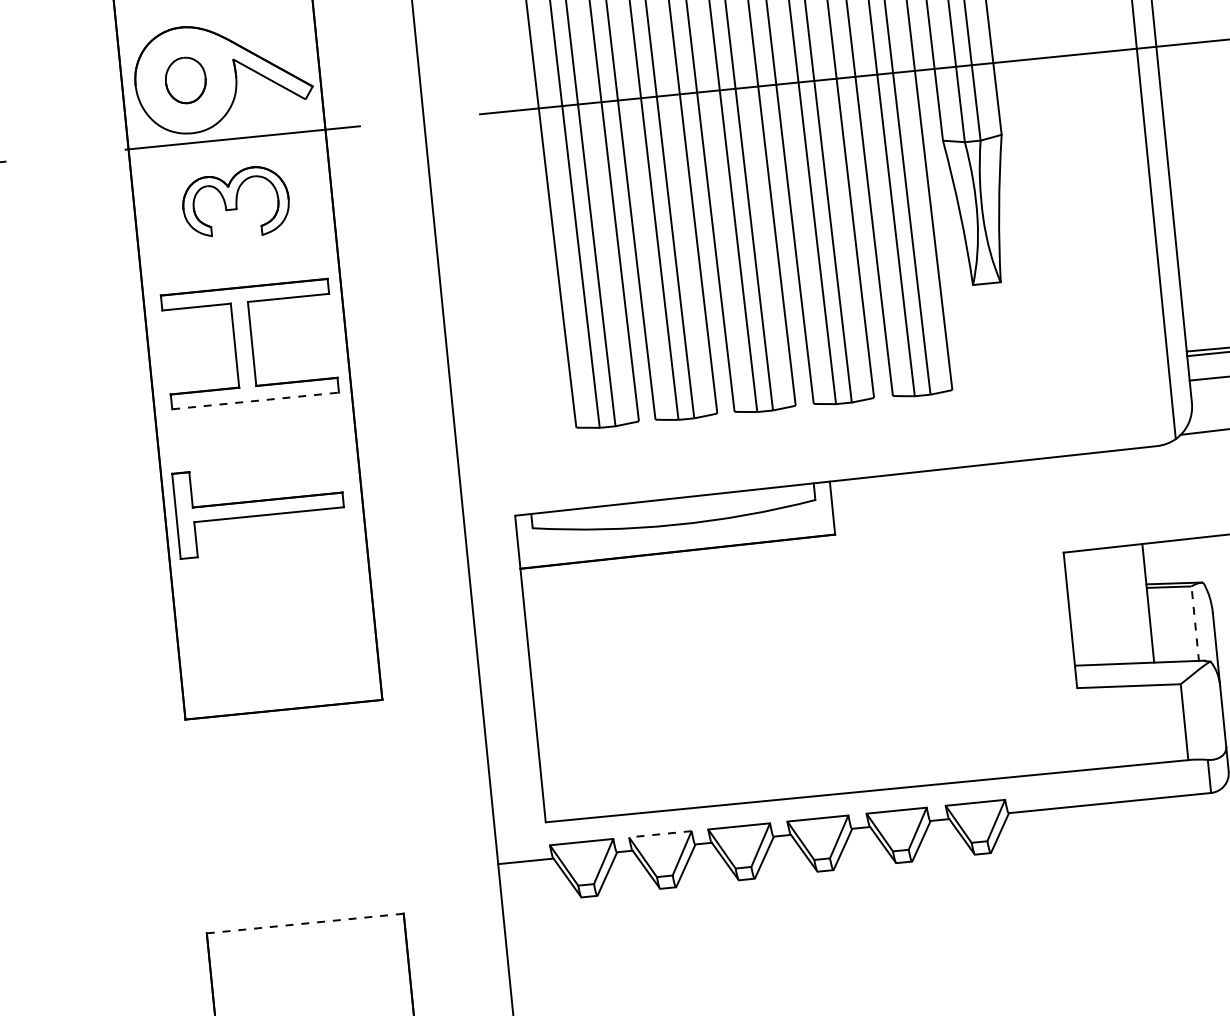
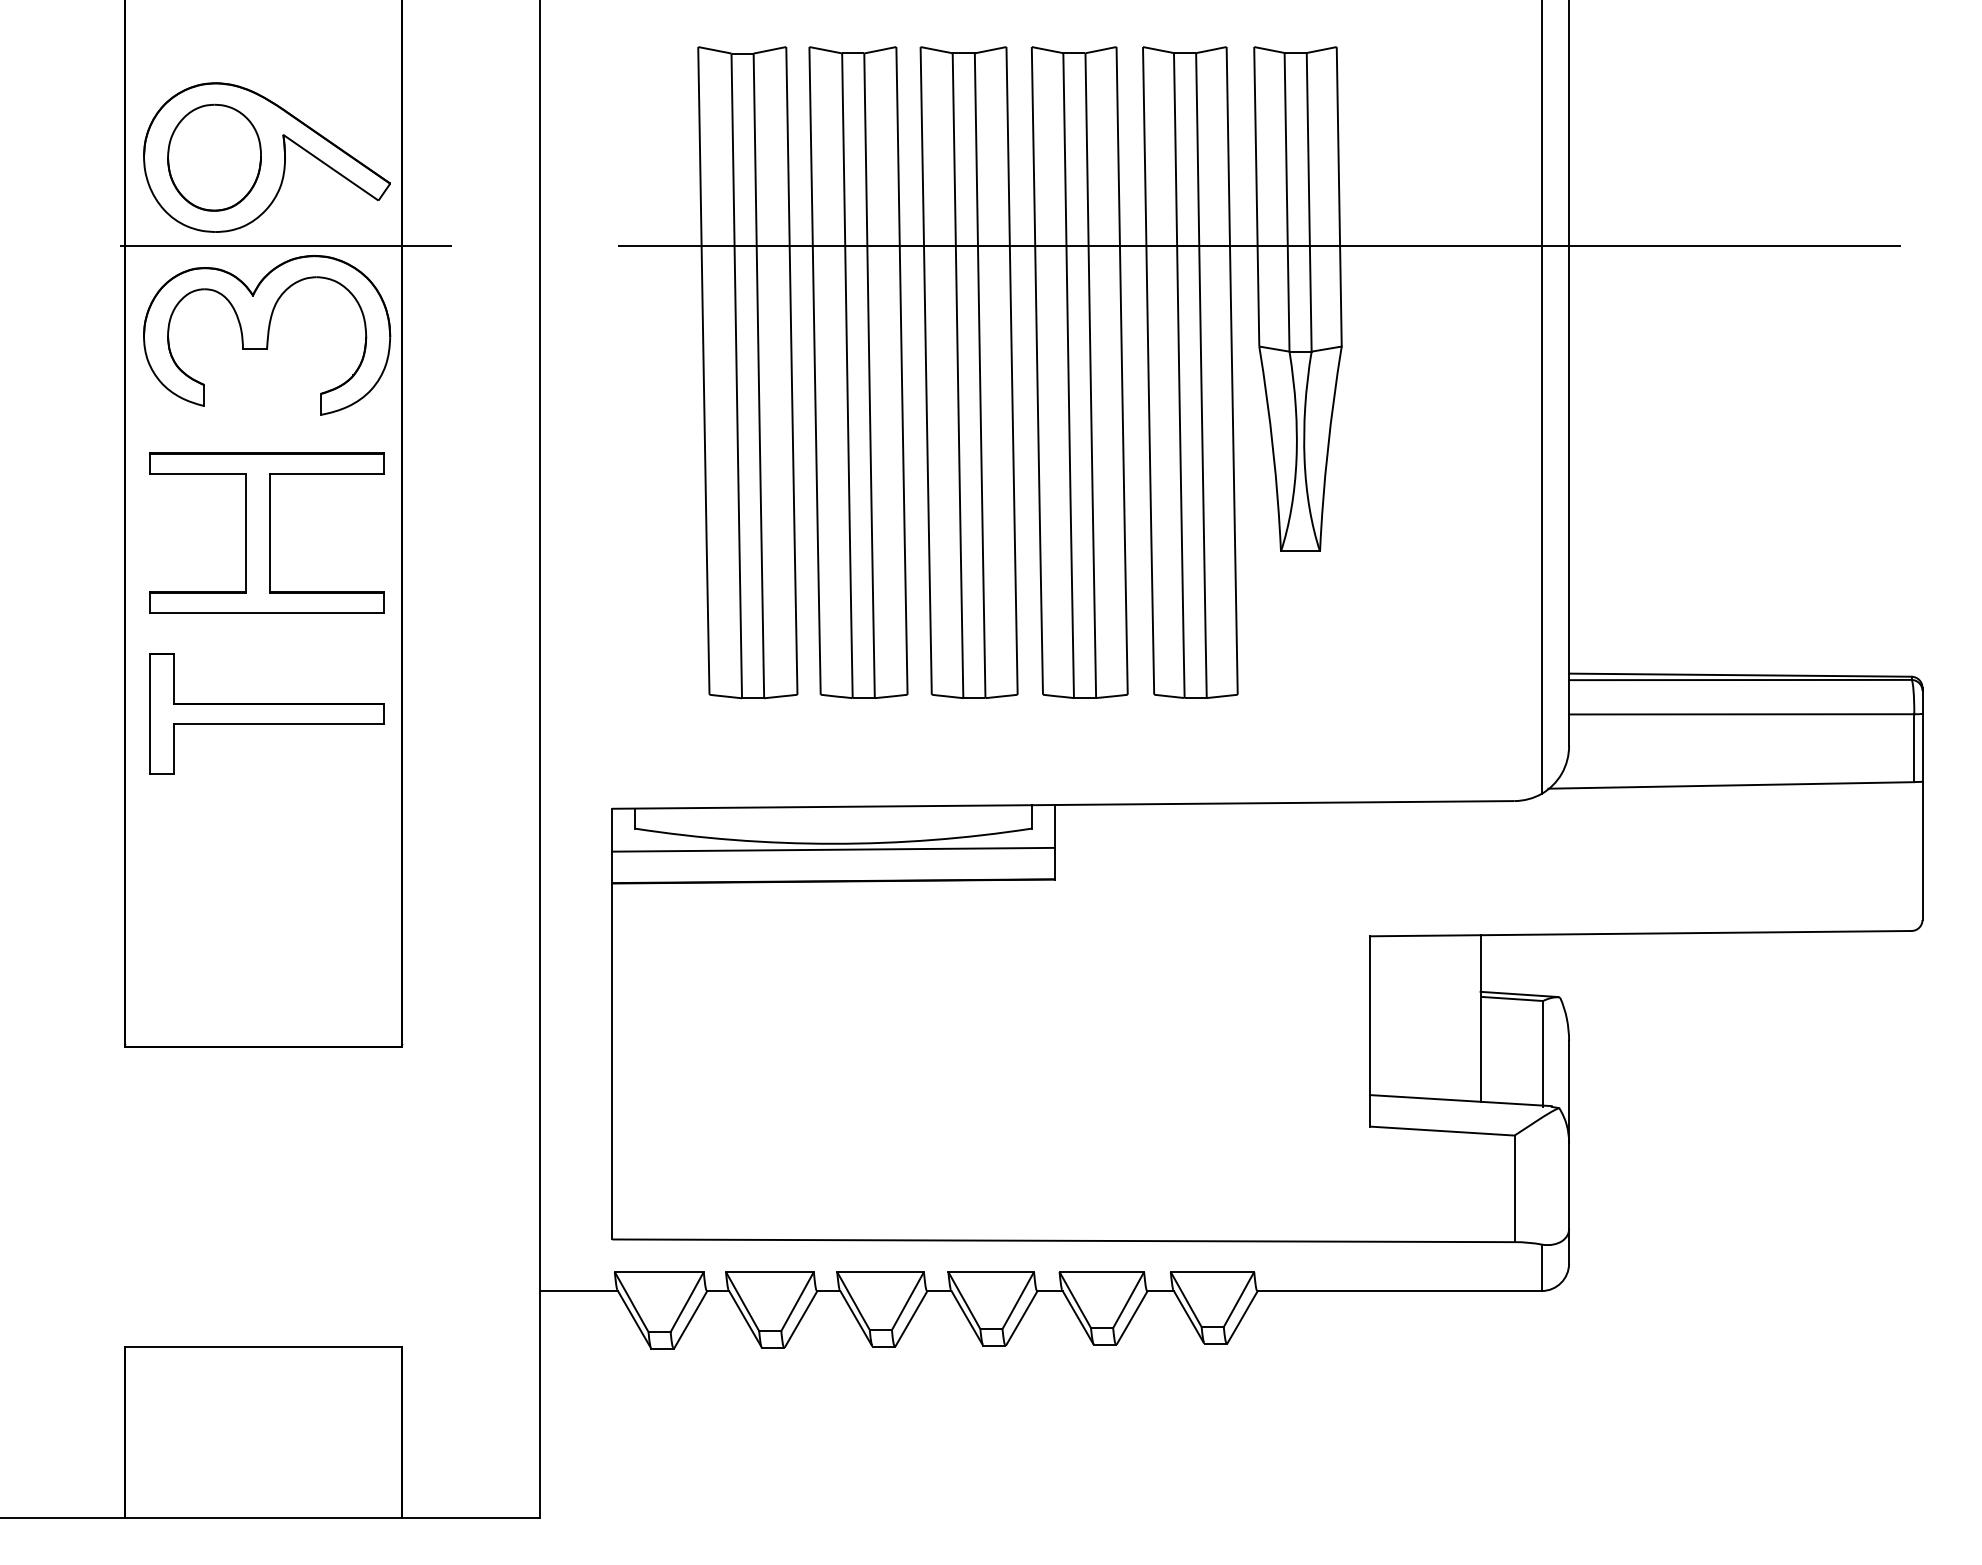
part: (185, 80) -> (214, 157), size x1.67
part: (236, 203) -> (267, 335), size x1.67
line: (255, 401) -> (267, 613), dashed -> solid
part: (259, 507) -> (266, 713), moved
line: (675, 528) -> (833, 849), added
line: (1195, 623) -> (1543, 1053), dashed -> solid
line: (660, 834) -> (769, 1272), dashed -> solid
line: (305, 923) -> (263, 1346), dashed -> solid

